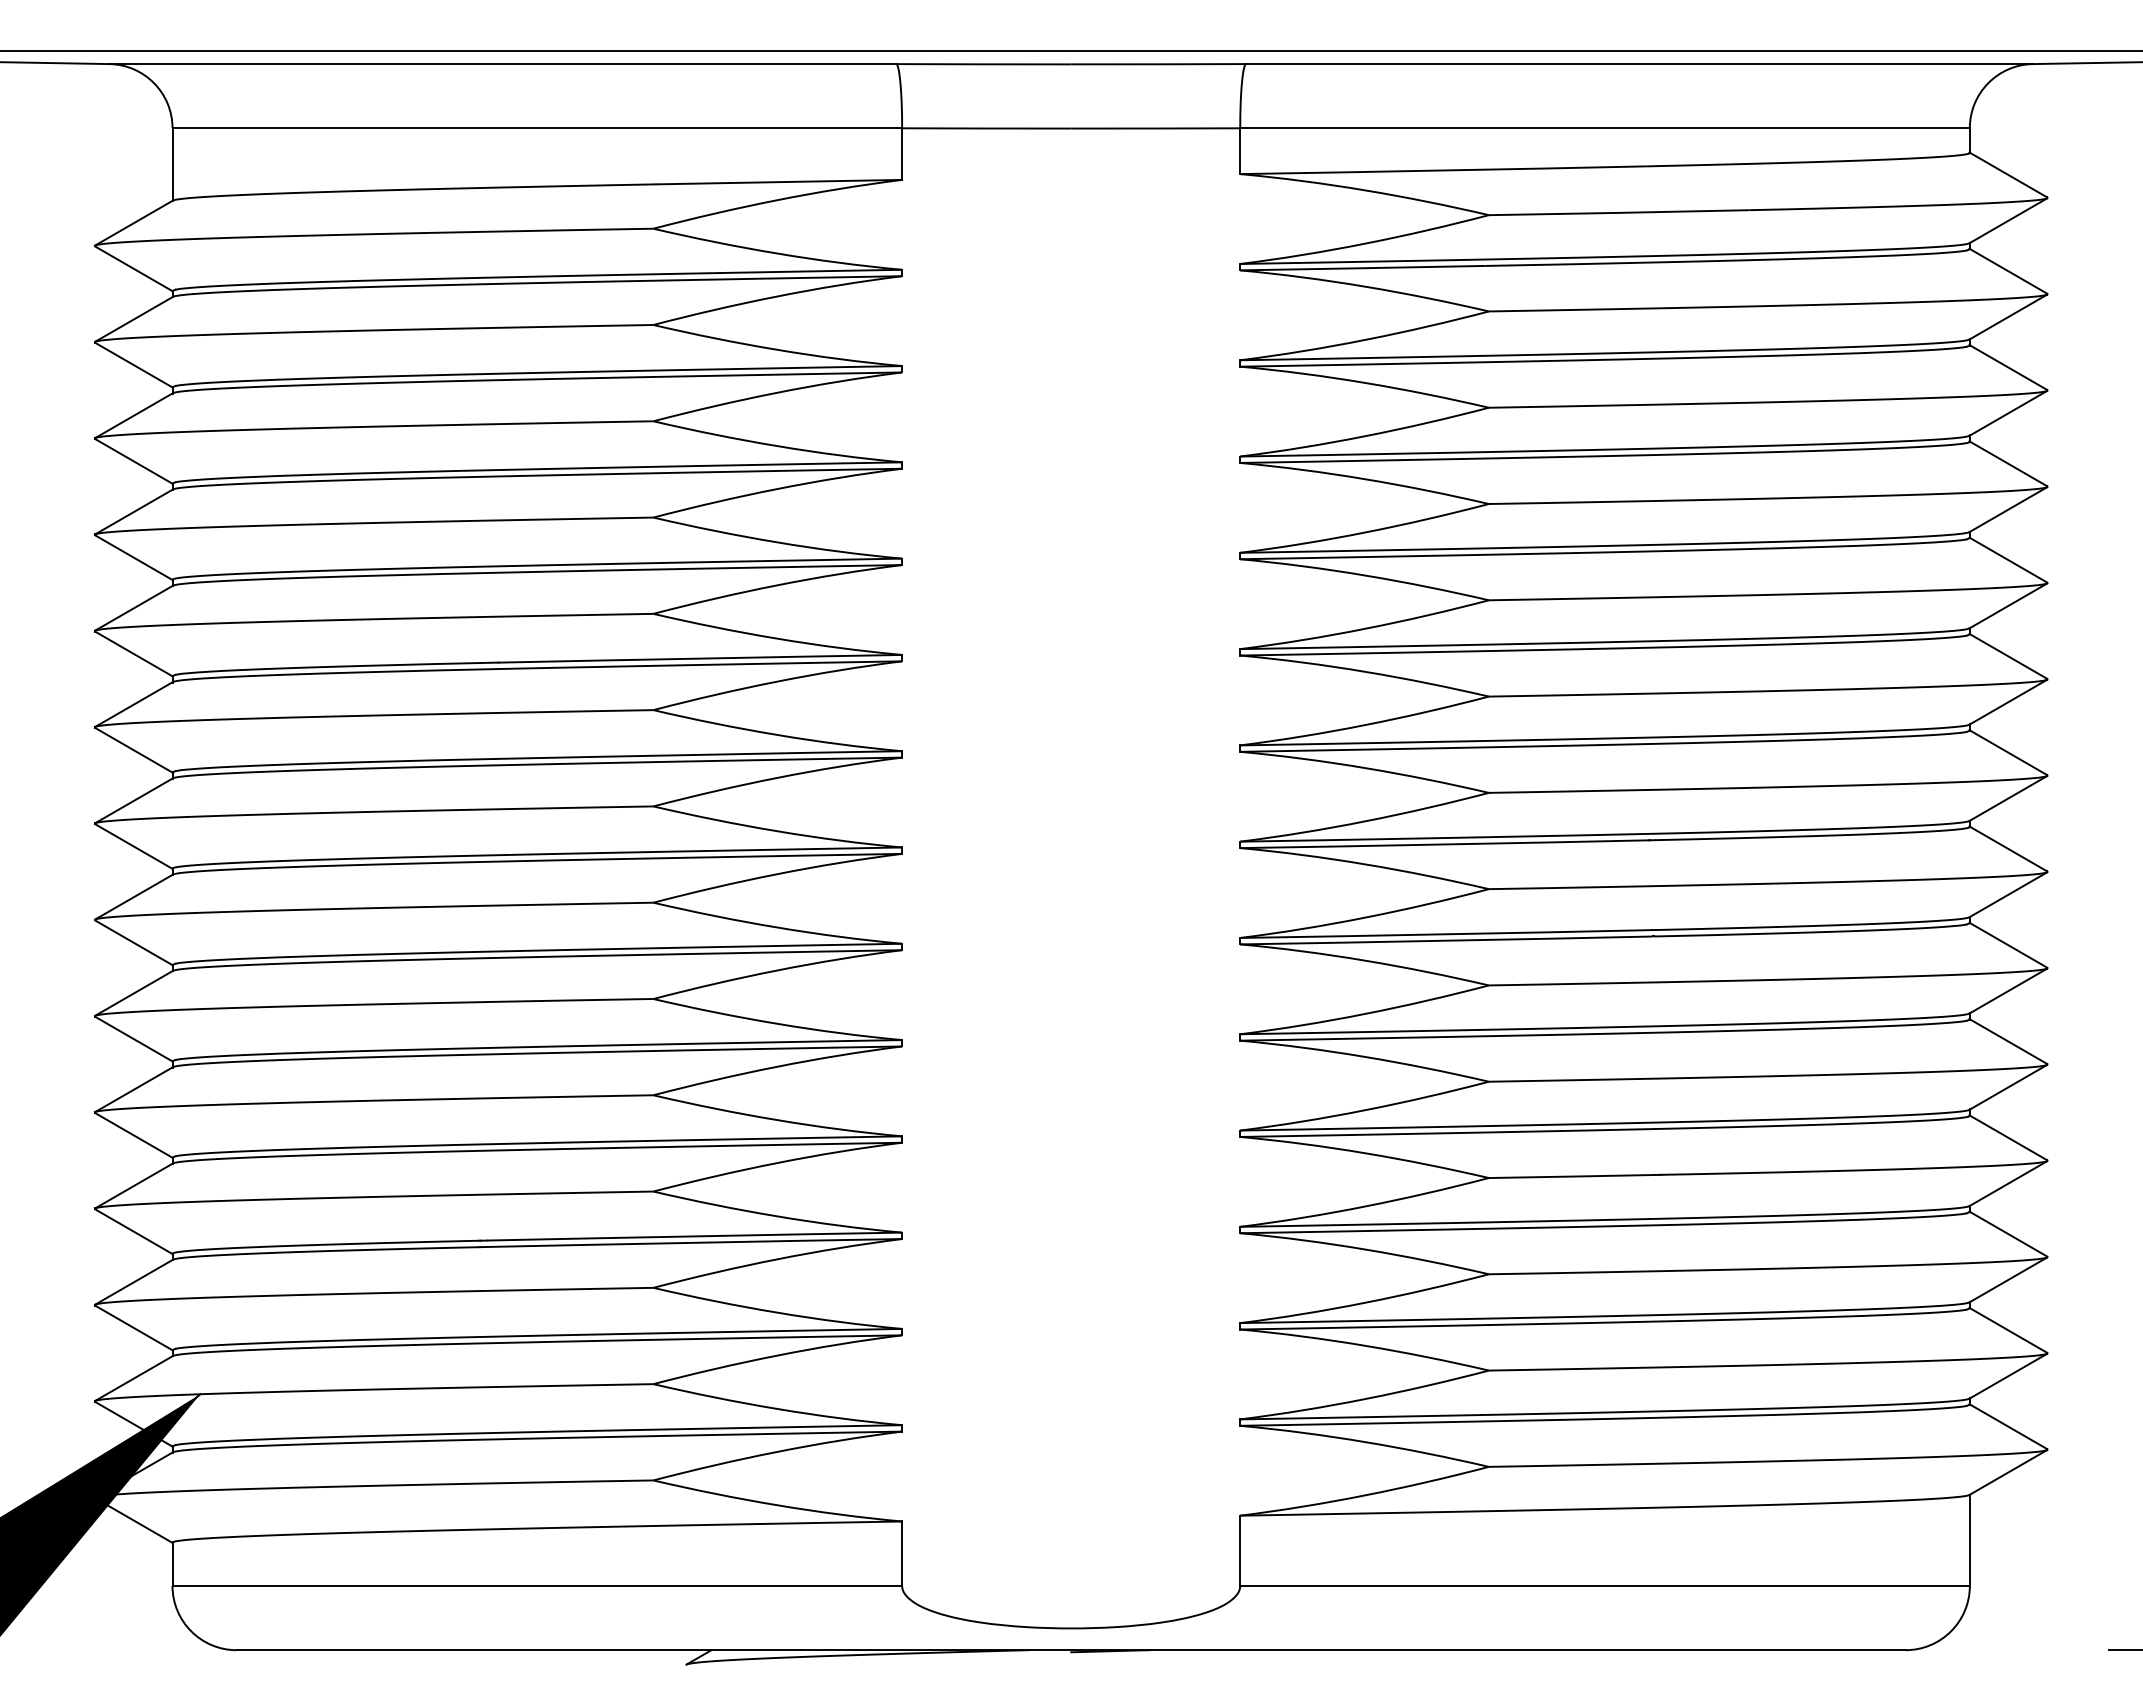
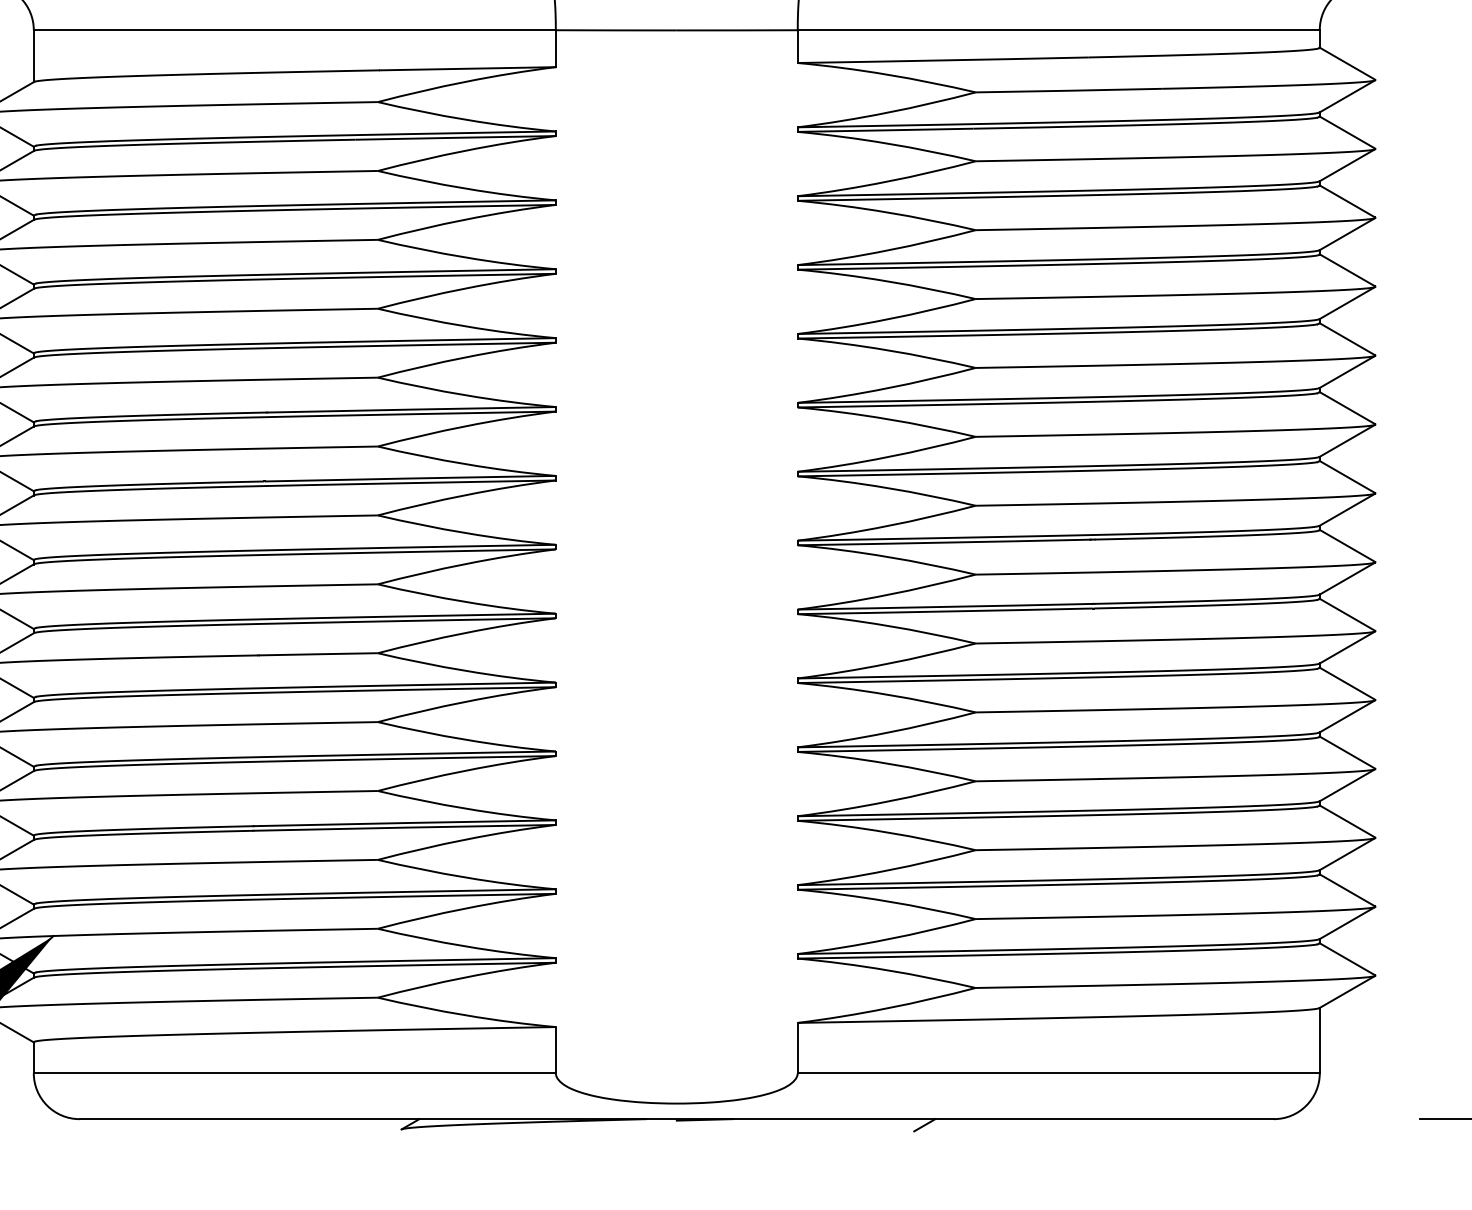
line: (1417, 1658) -> (924, 1125), added

